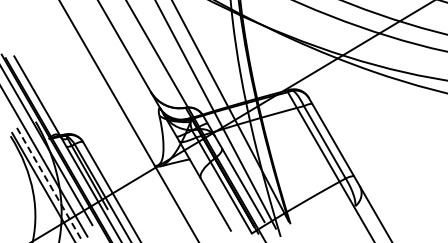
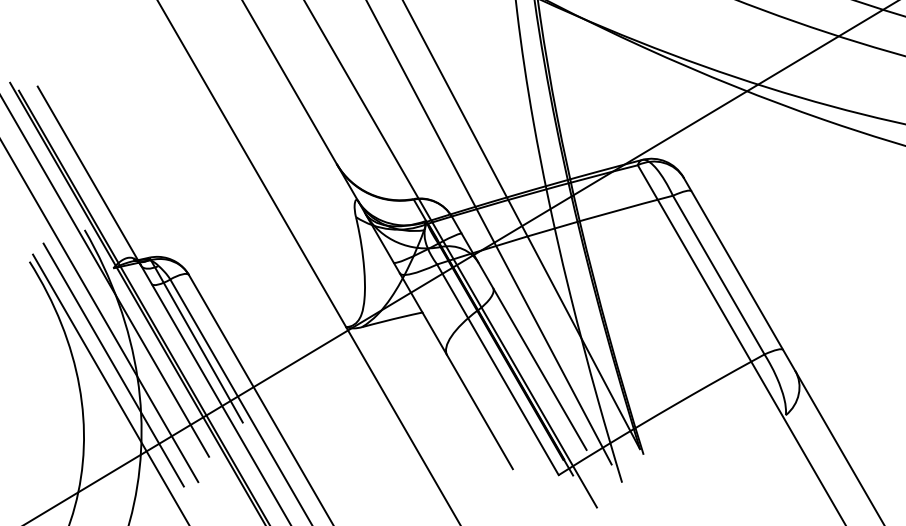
line: (48, 183) -> (112, 365), dashed -> solid

